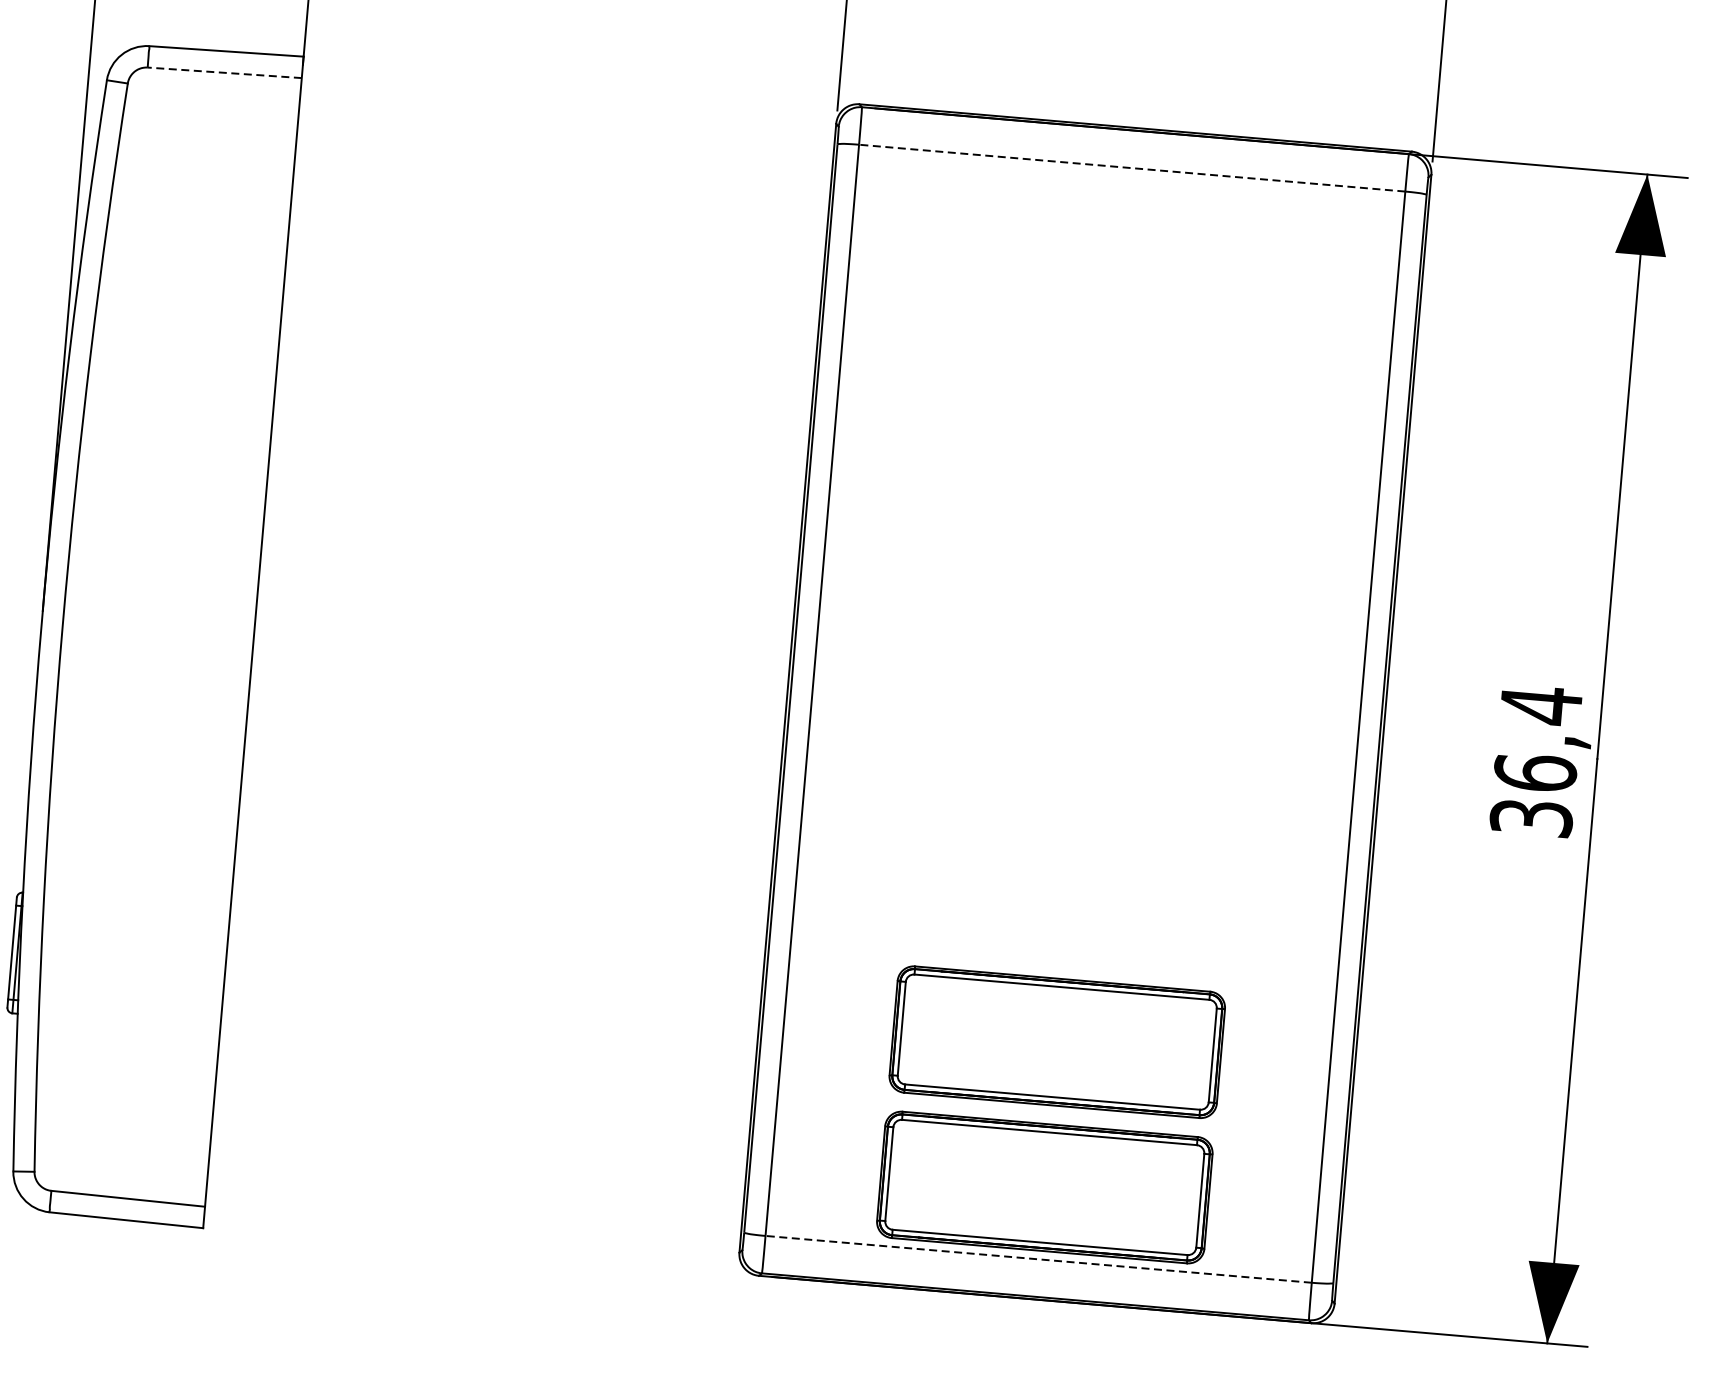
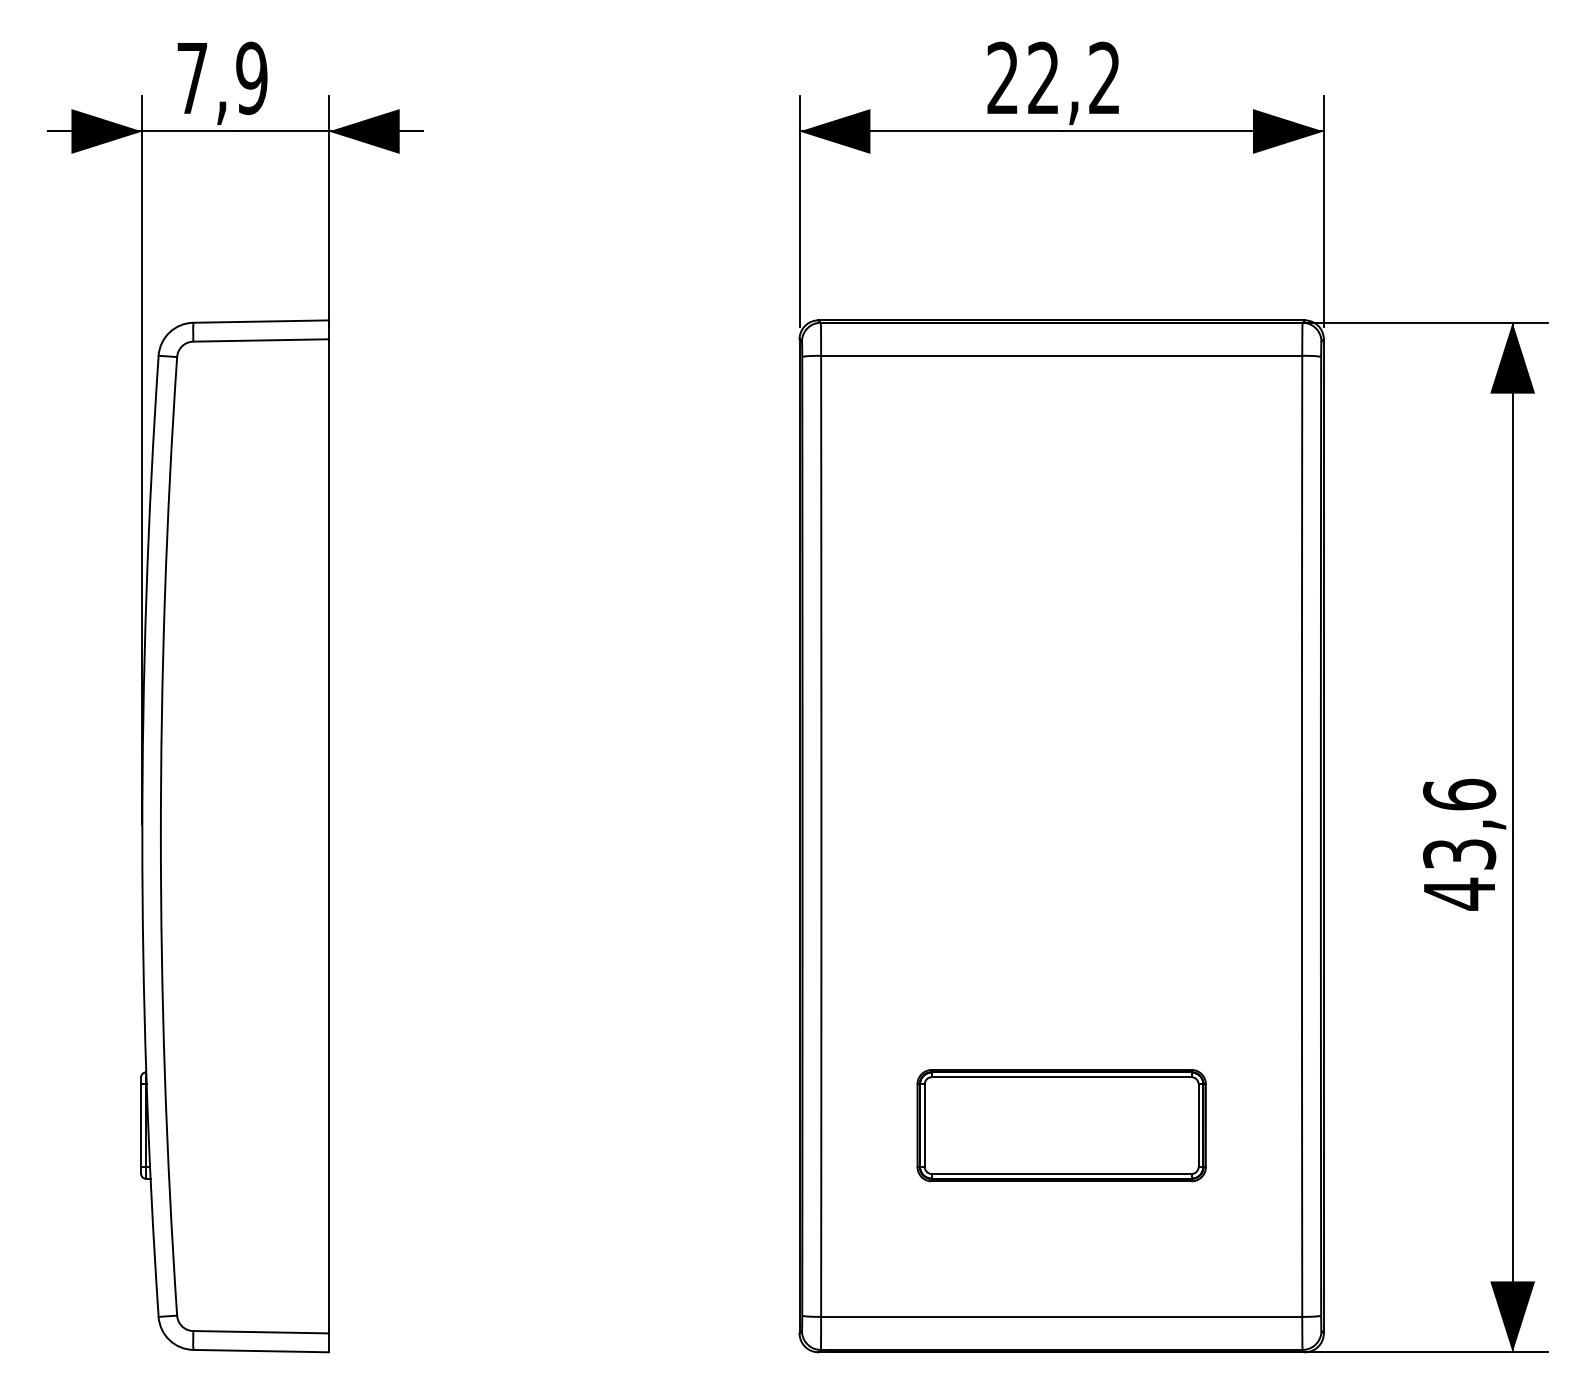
line: (225, 72) -> (261, 340), dashed -> solid
line: (1132, 167) -> (1061, 355), dashed -> solid
text: (1536, 761) -> (1459, 844), 36,4 -> 43,6
part: (1044, 1187) -> (1061, 1253), removed
line: (1038, 1258) -> (1061, 1316), dashed -> solid

